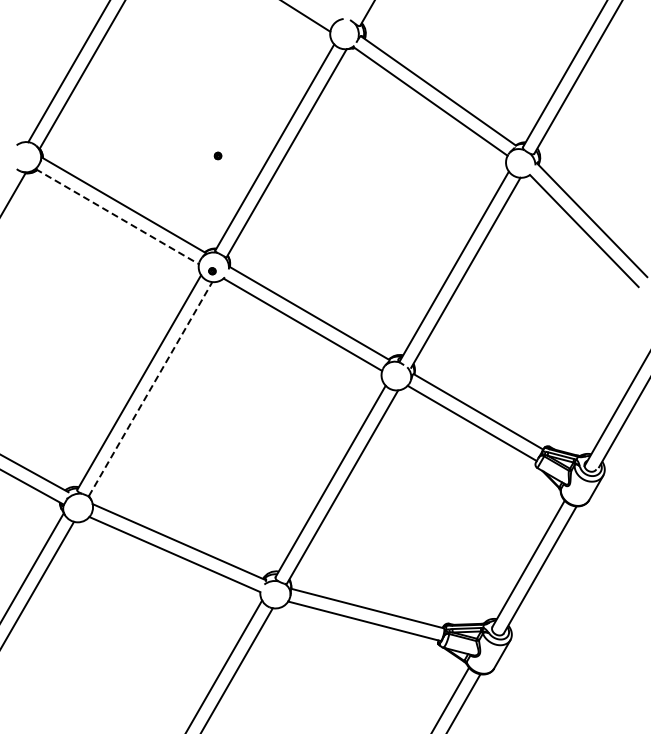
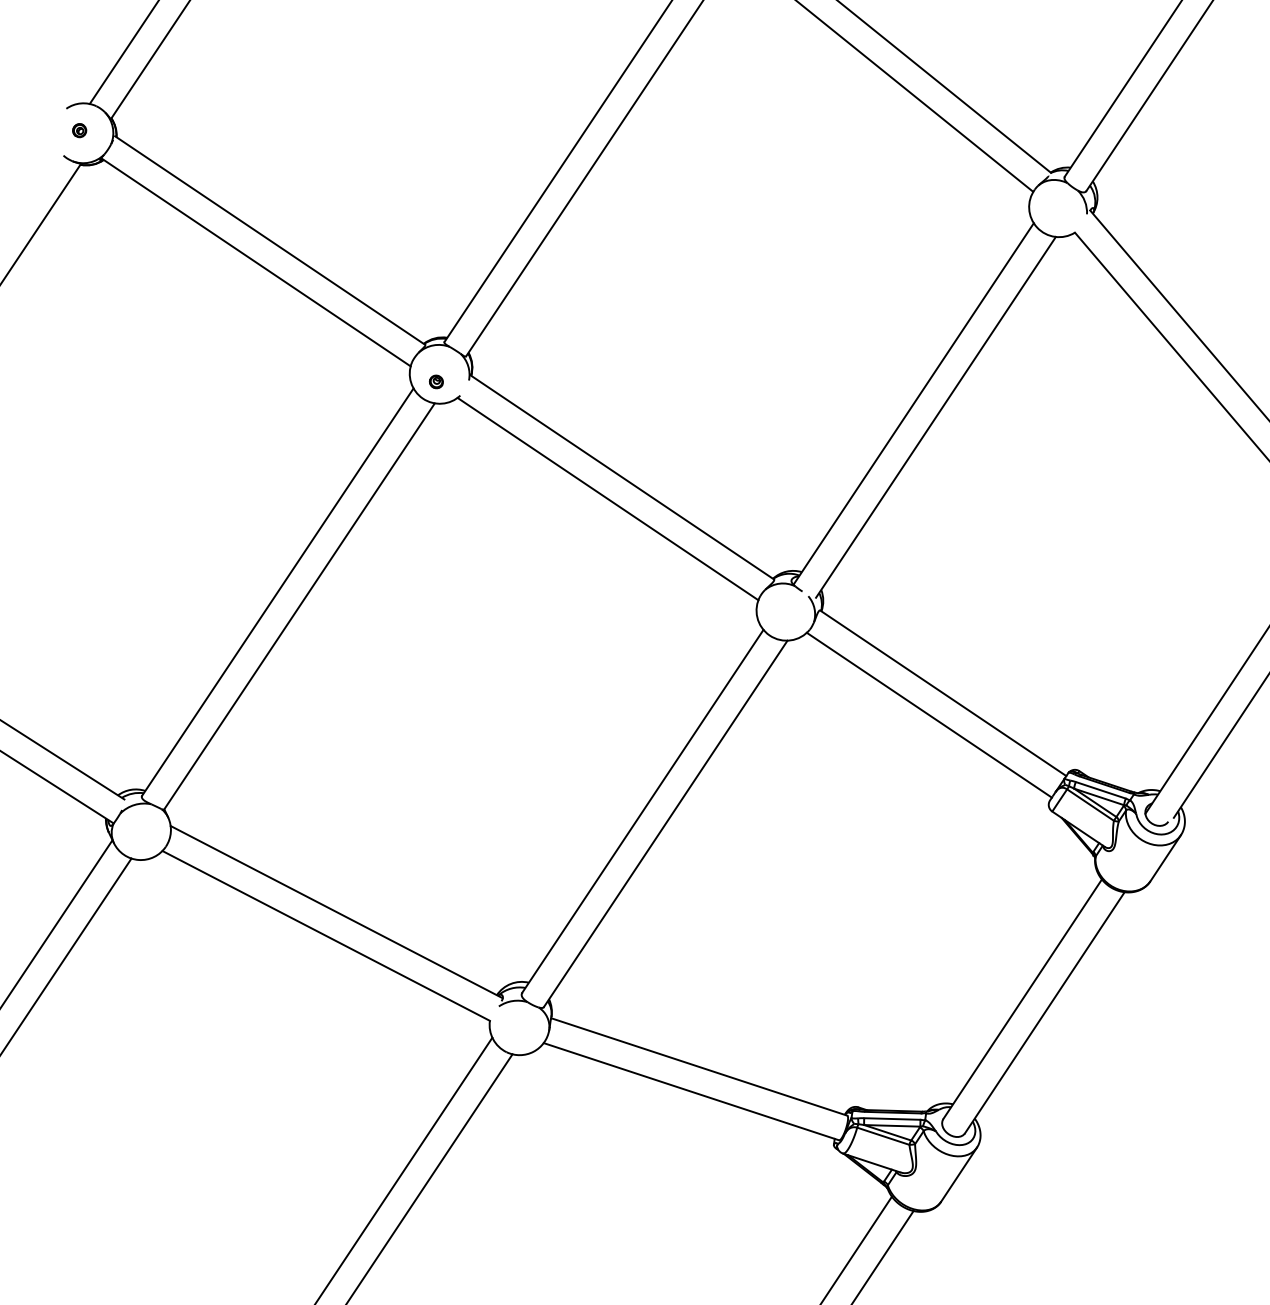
part: (217, 155) -> (78, 129), moved
line: (117, 216) -> (256, 261), dashed -> solid
line: (150, 389) -> (299, 607), dashed -> solid

